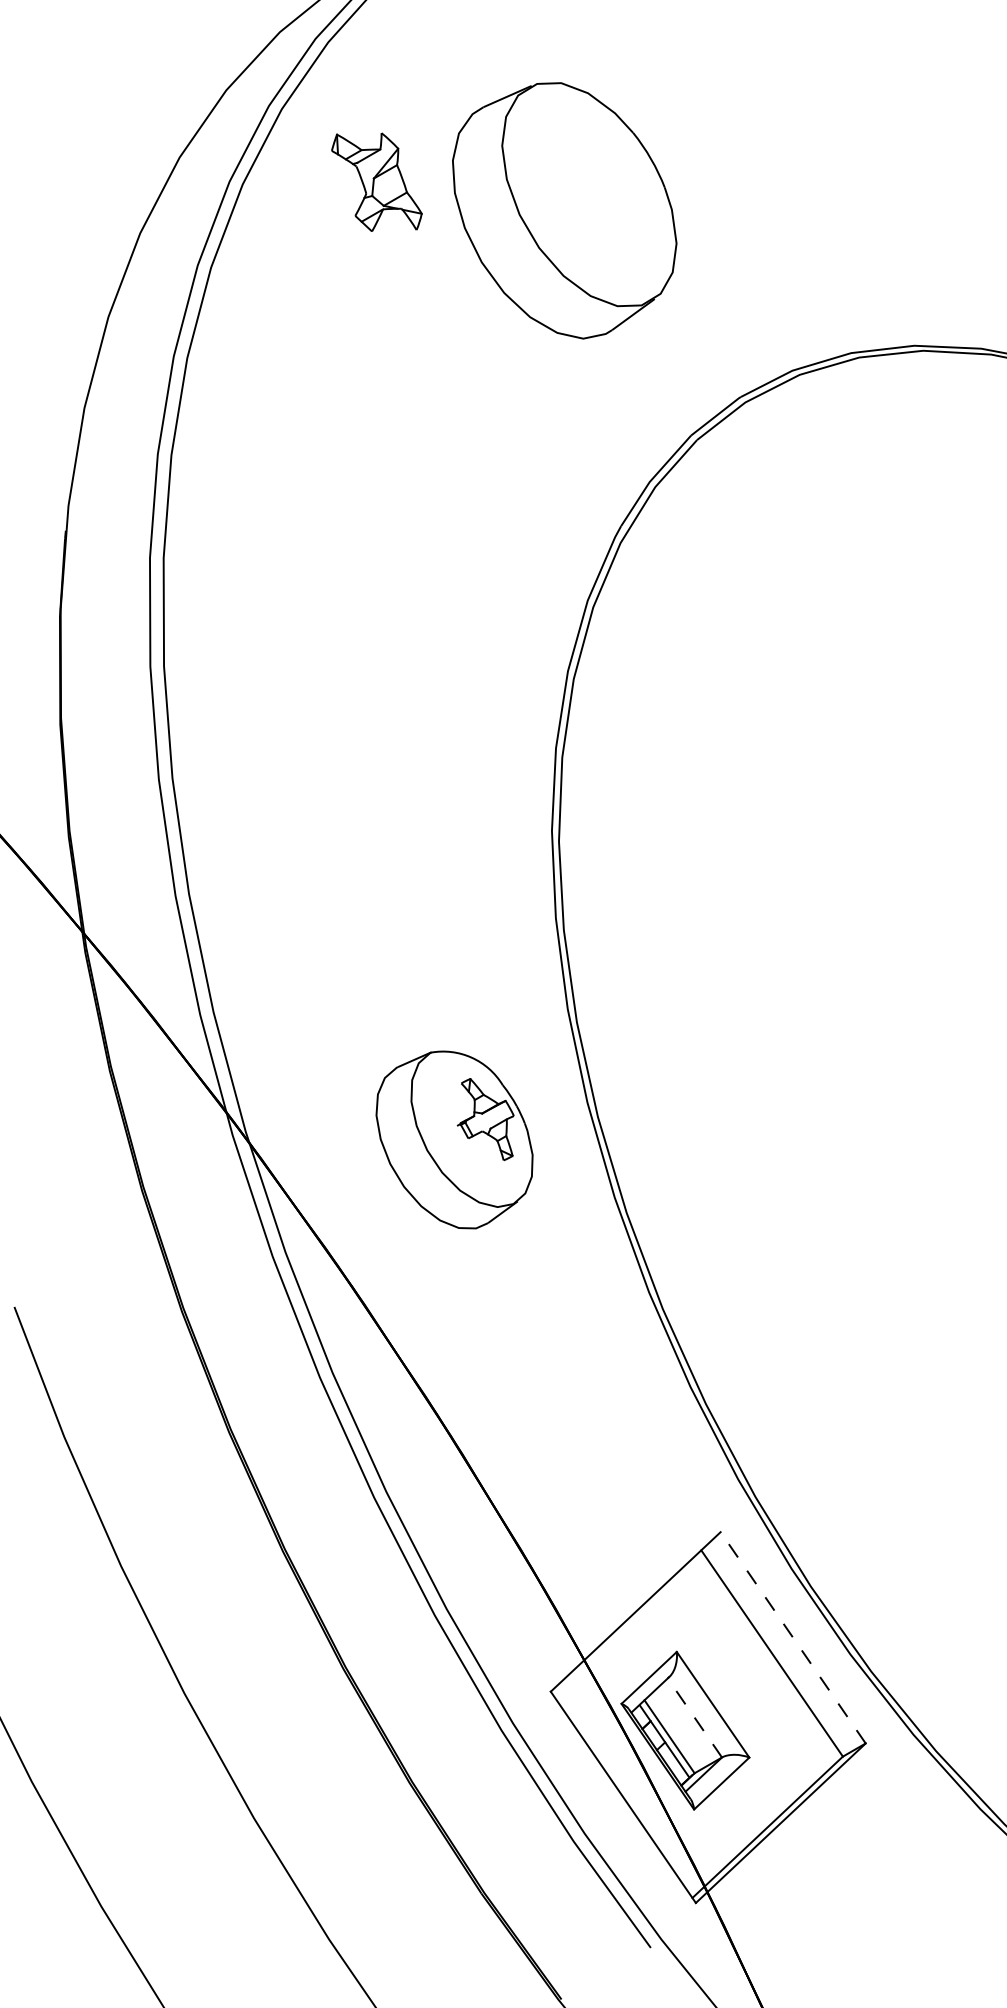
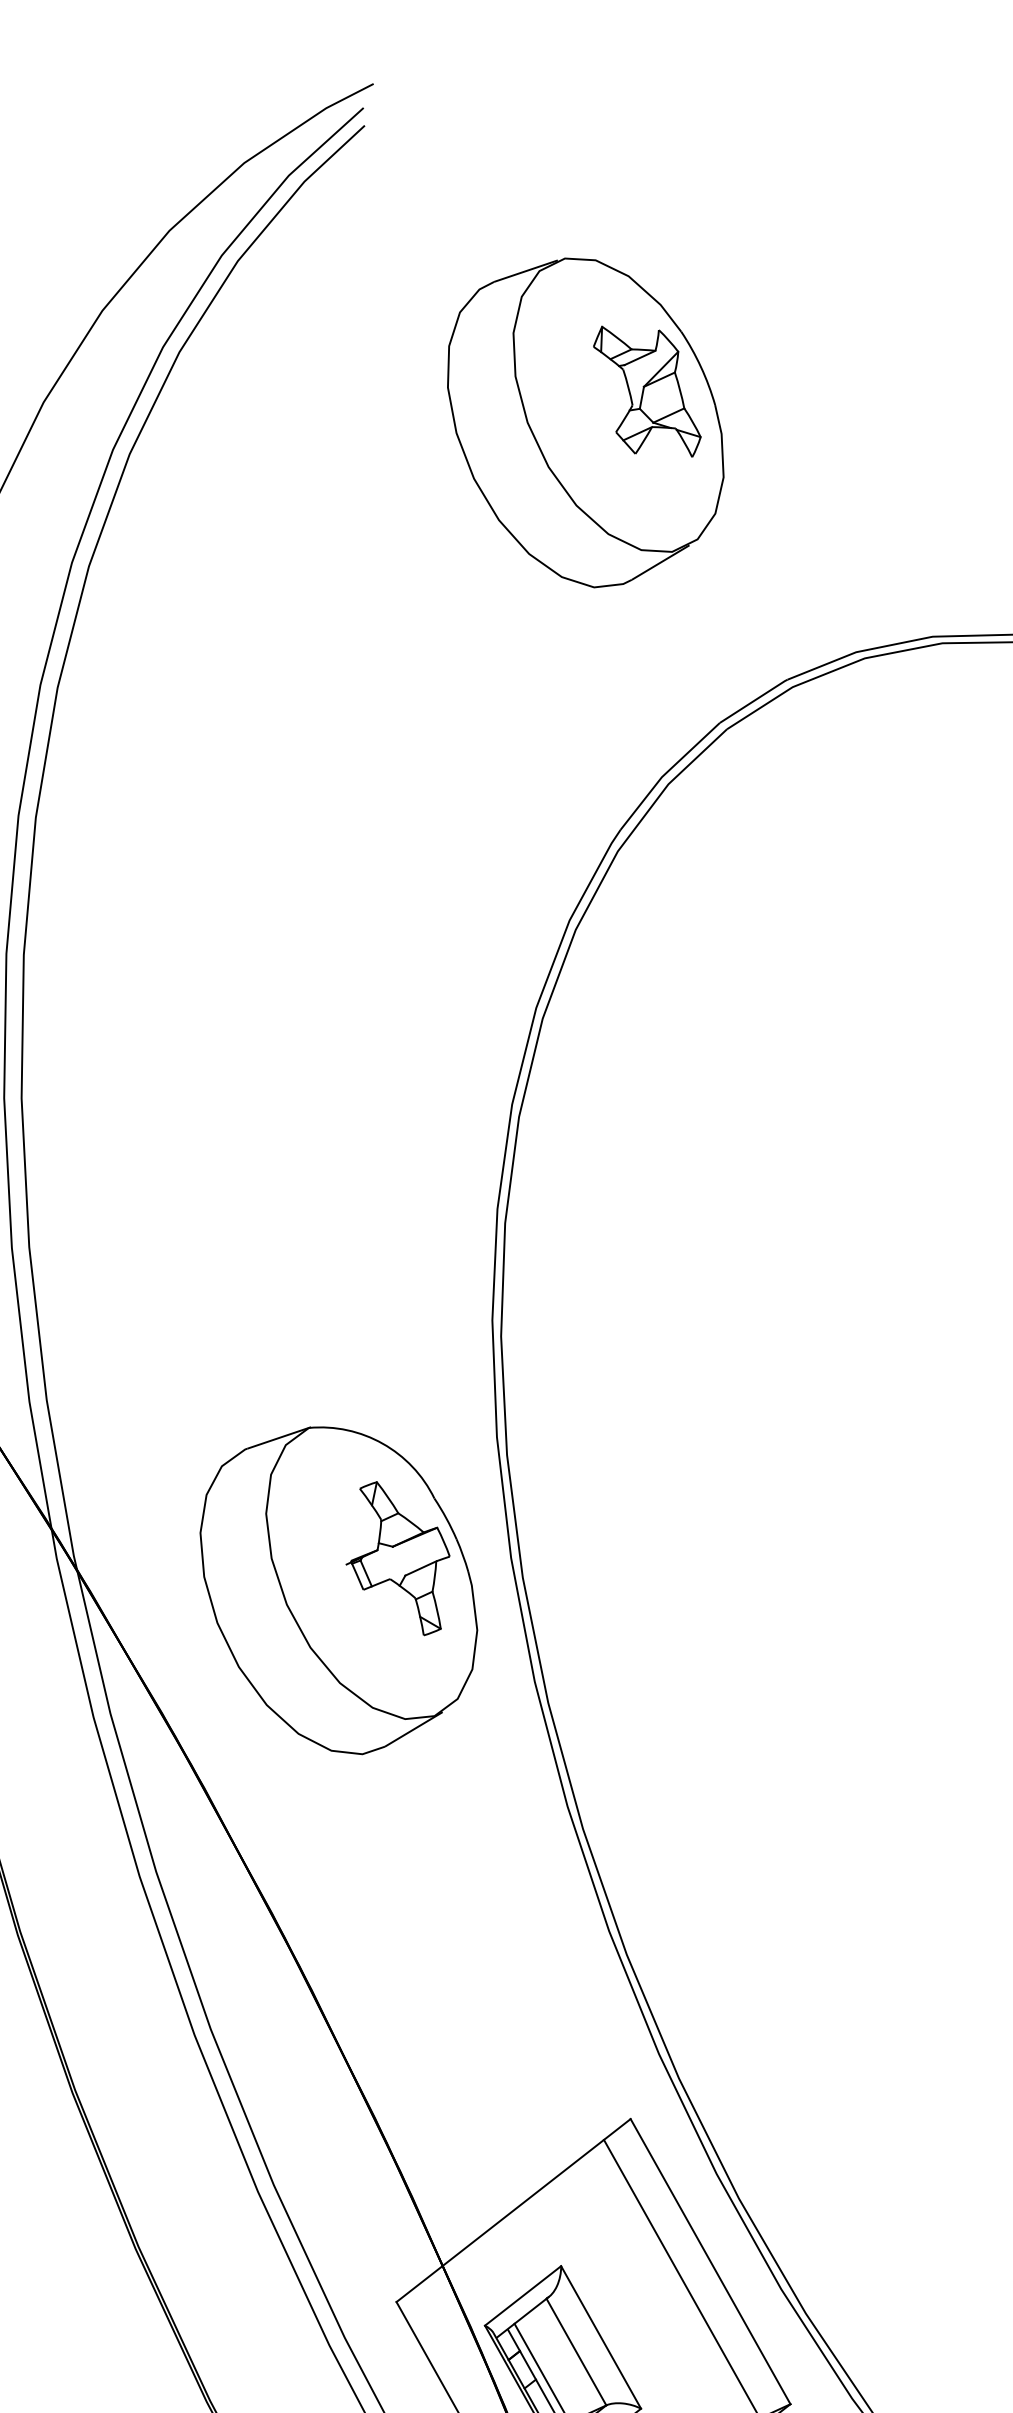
part: (376, 181) -> (646, 390), moved
part: (454, 1139) -> (338, 1589), size x1.43
line: (792, 1637) -> (709, 2261), dashed -> solid
line: (694, 1717) -> (576, 2351), dashed -> solid

